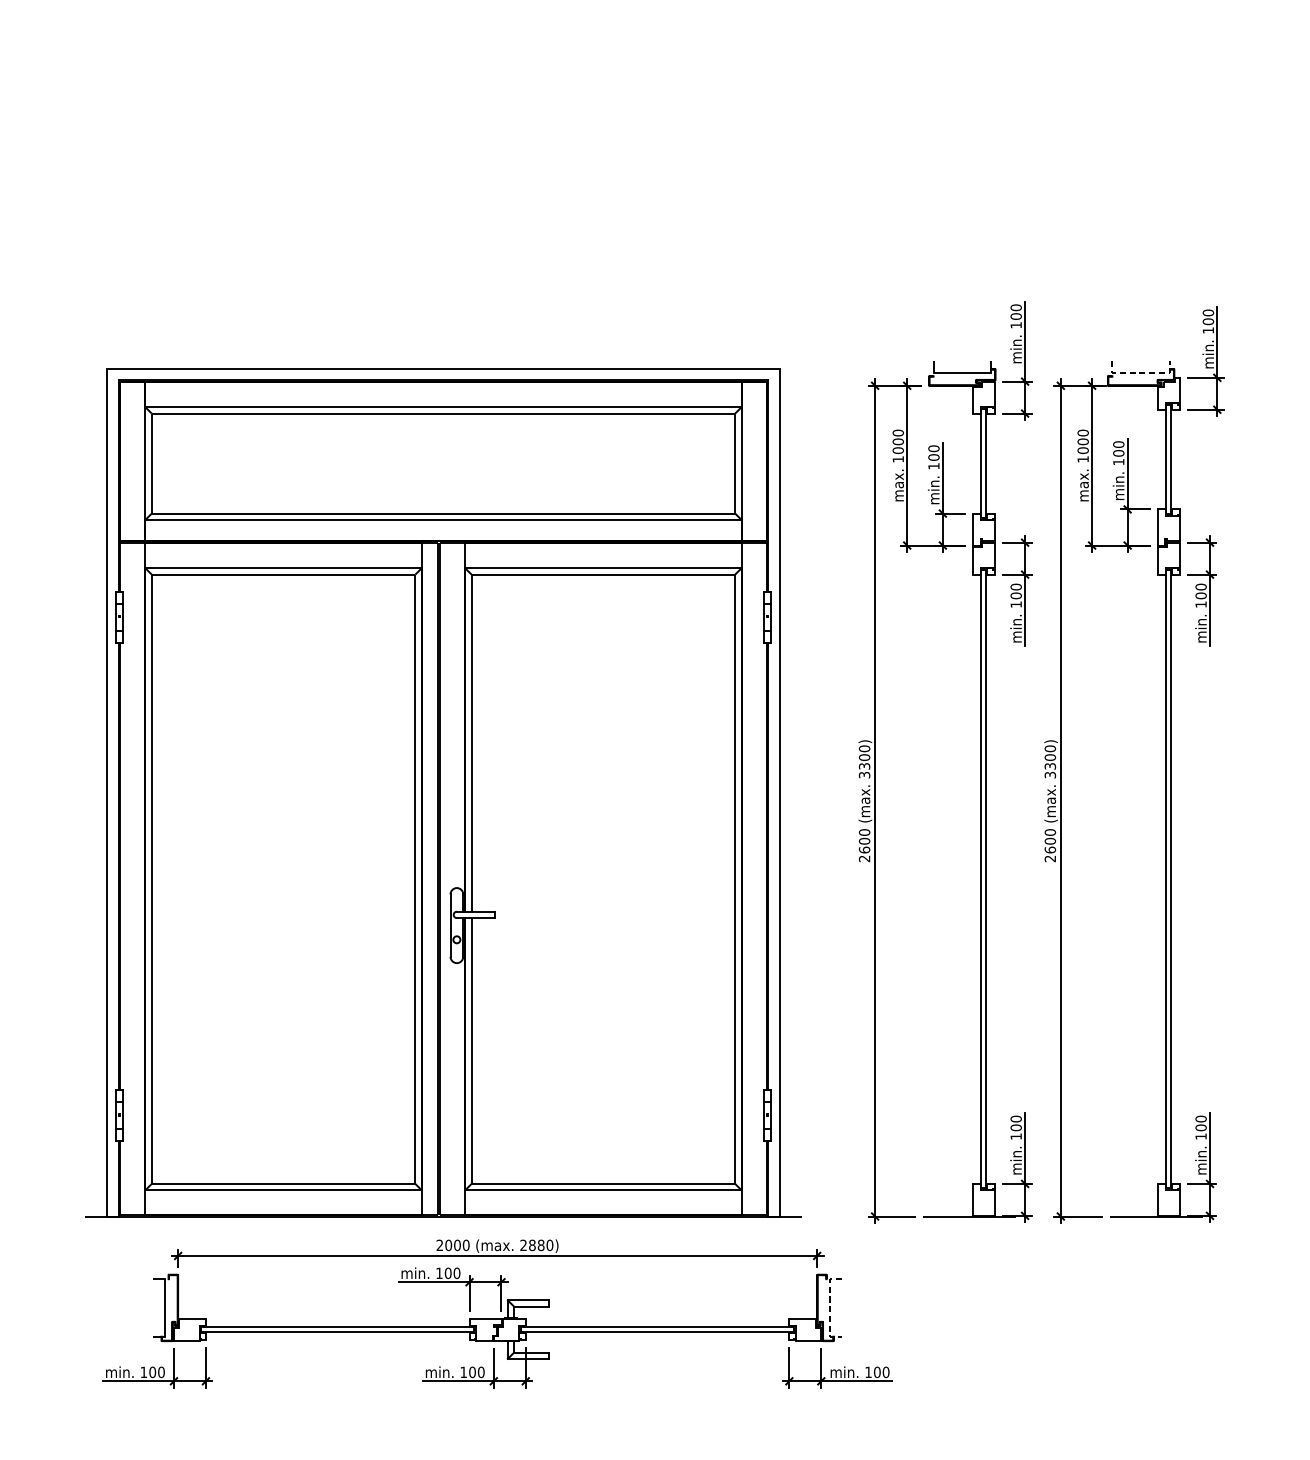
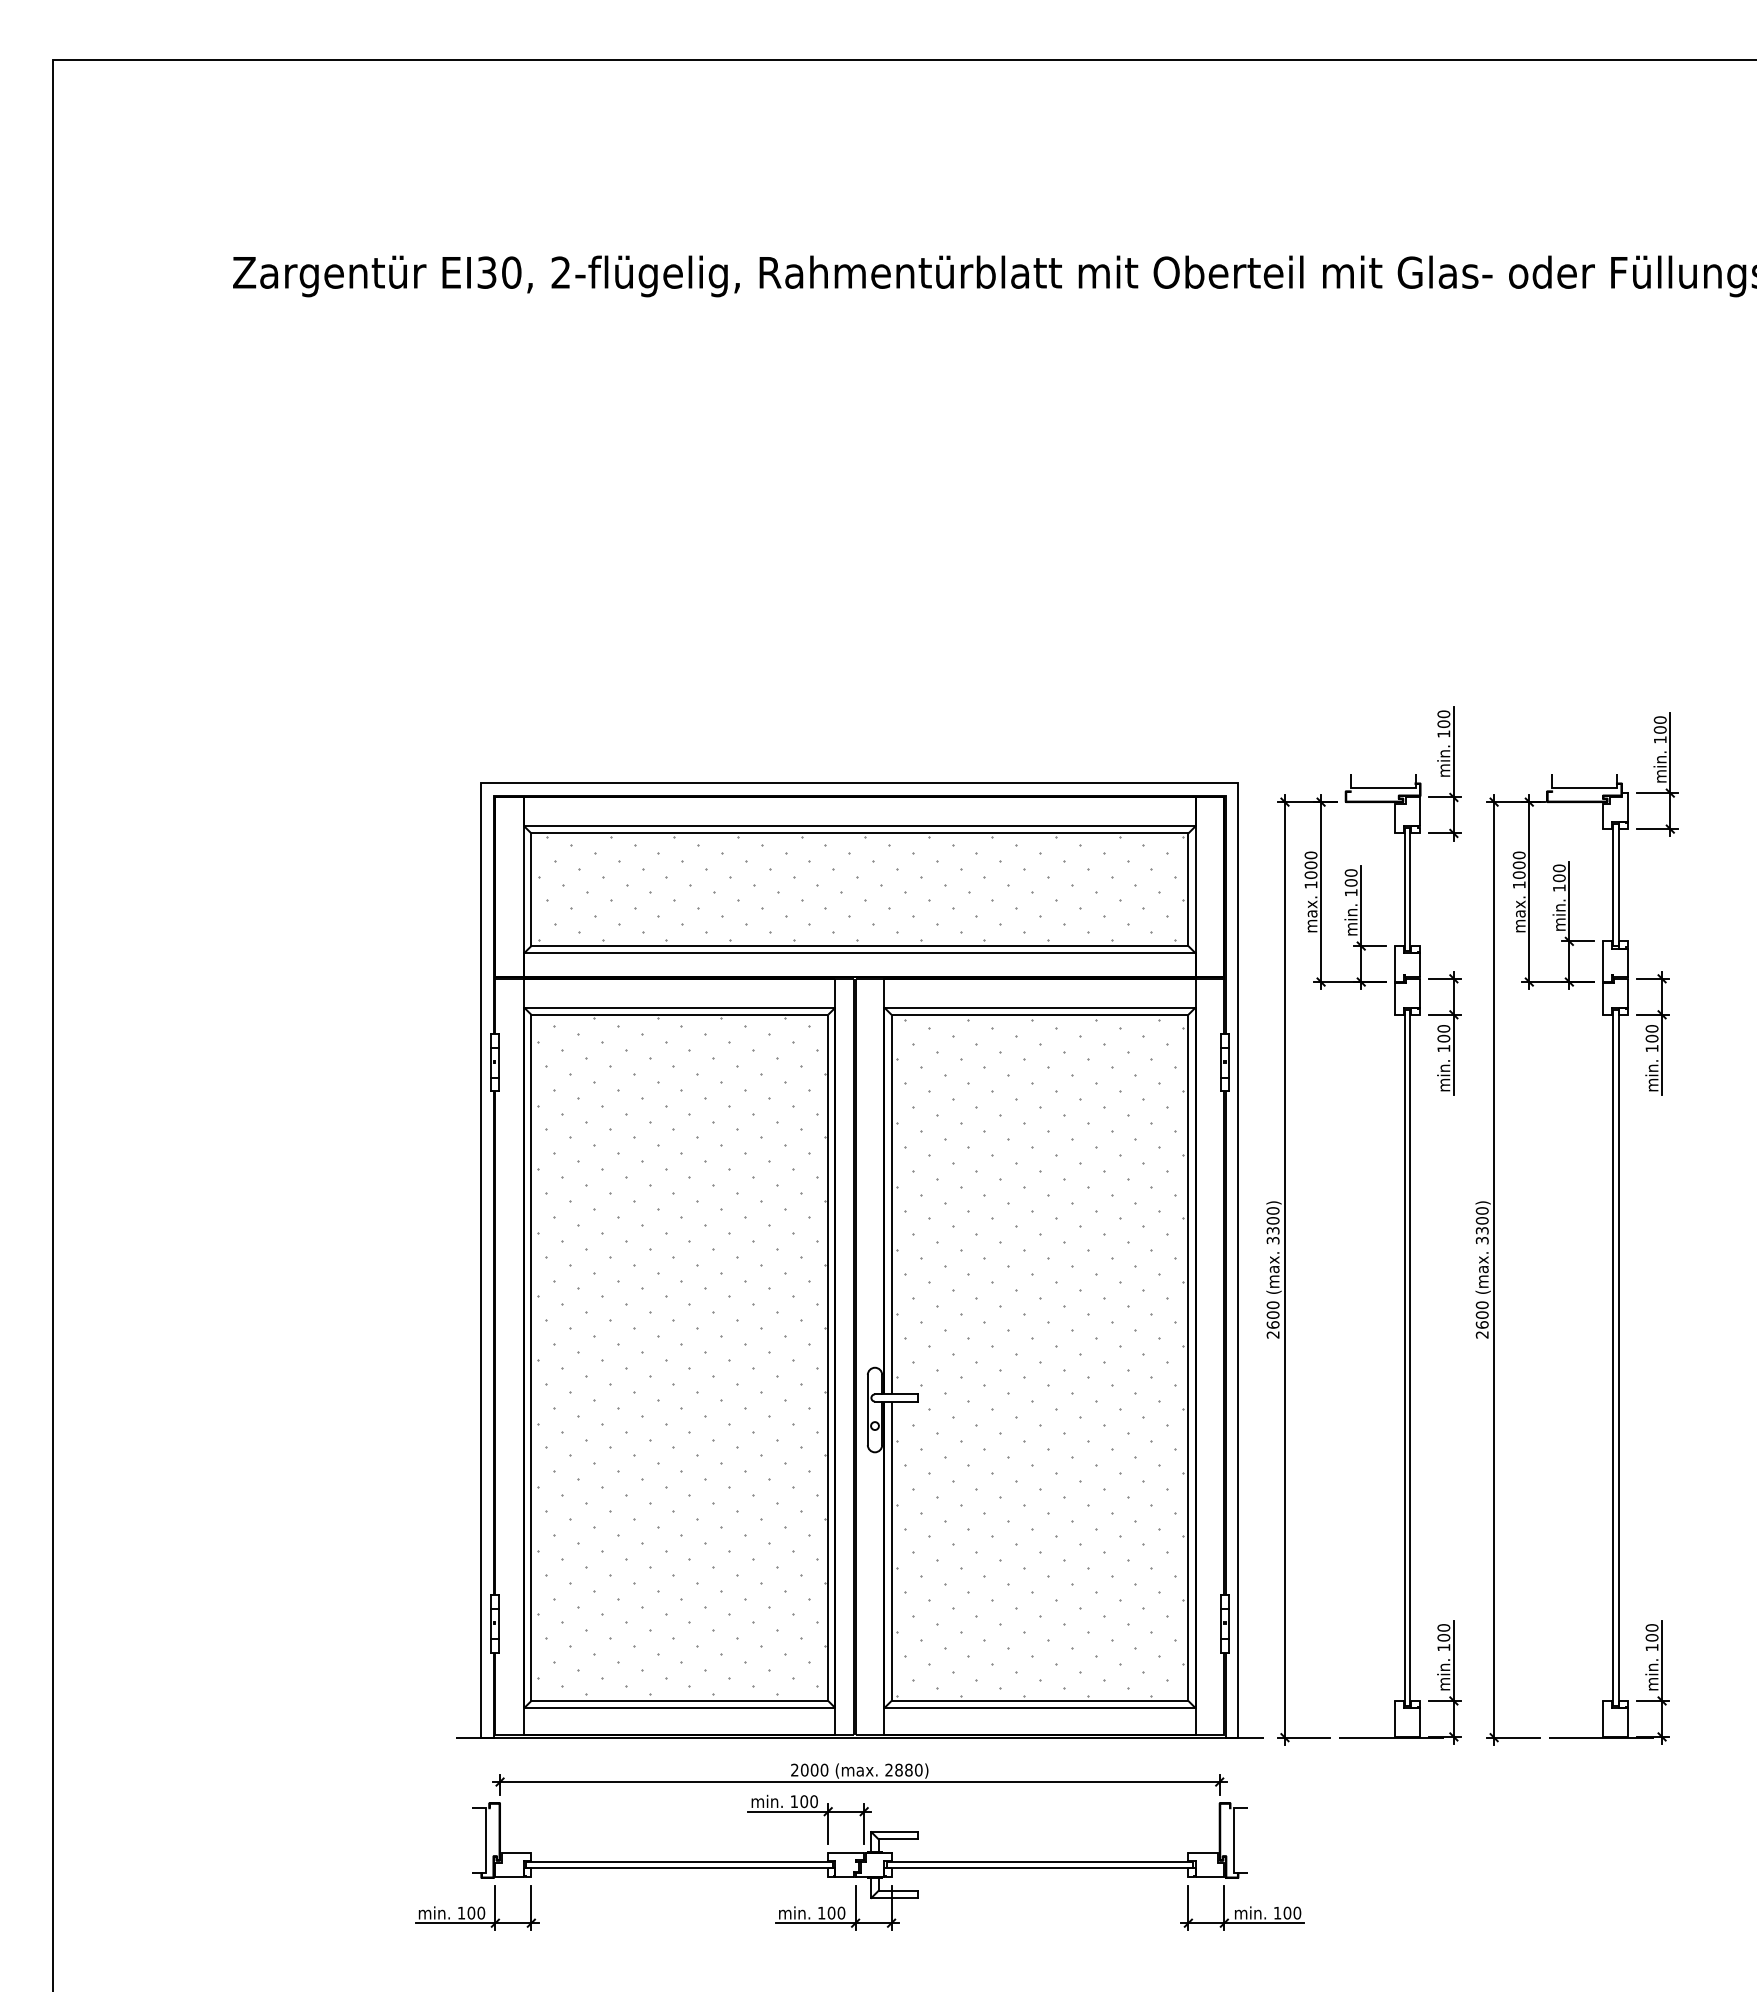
line: (1141, 372) -> (1585, 787), dashed -> solid
part: (443, 792) -> (859, 1260), moved
line: (830, 1308) -> (1234, 1841), dashed -> solid

